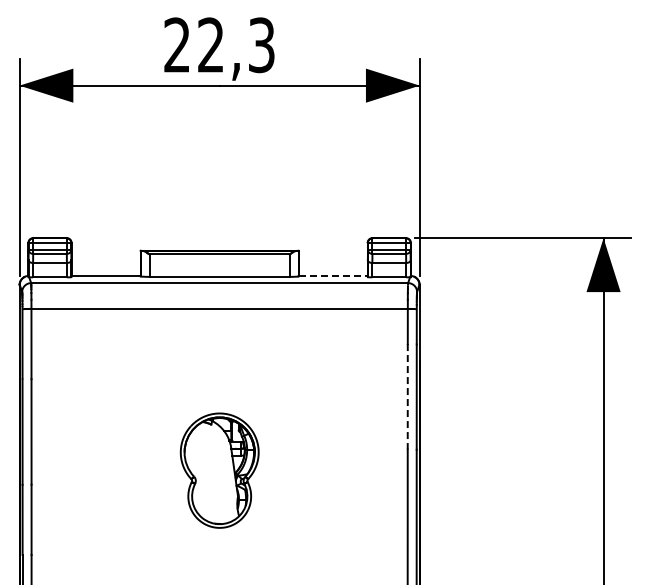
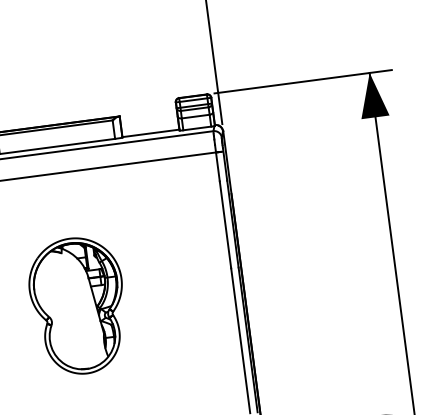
line: (333, 275) -> (151, 132), dashed -> solid
line: (407, 396) -> (225, 224), dashed -> solid
part: (219, 470) -> (78, 306), size x1.43

